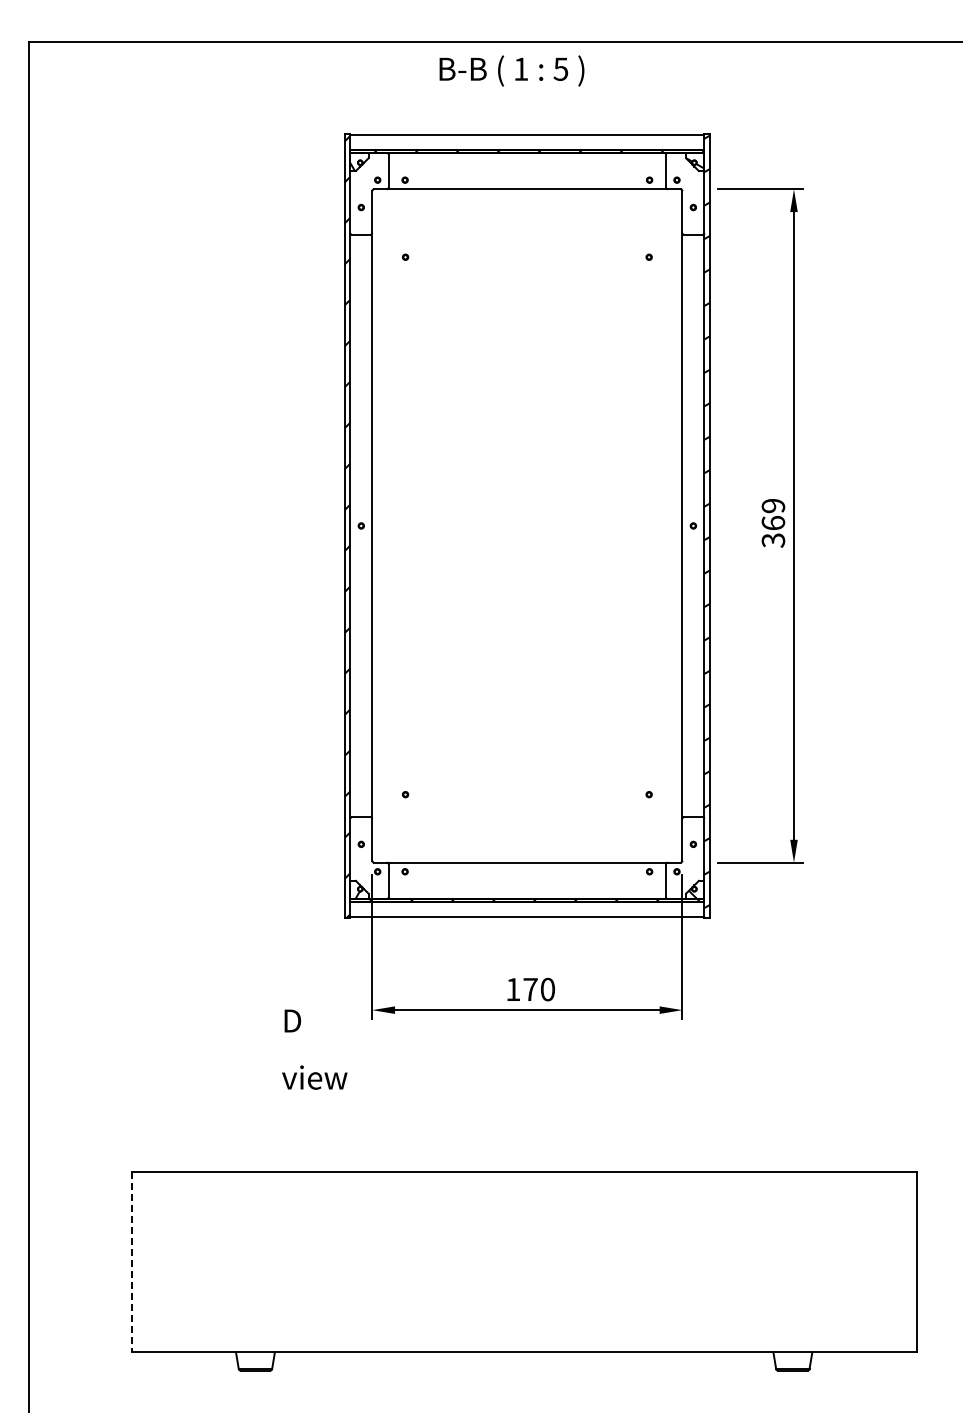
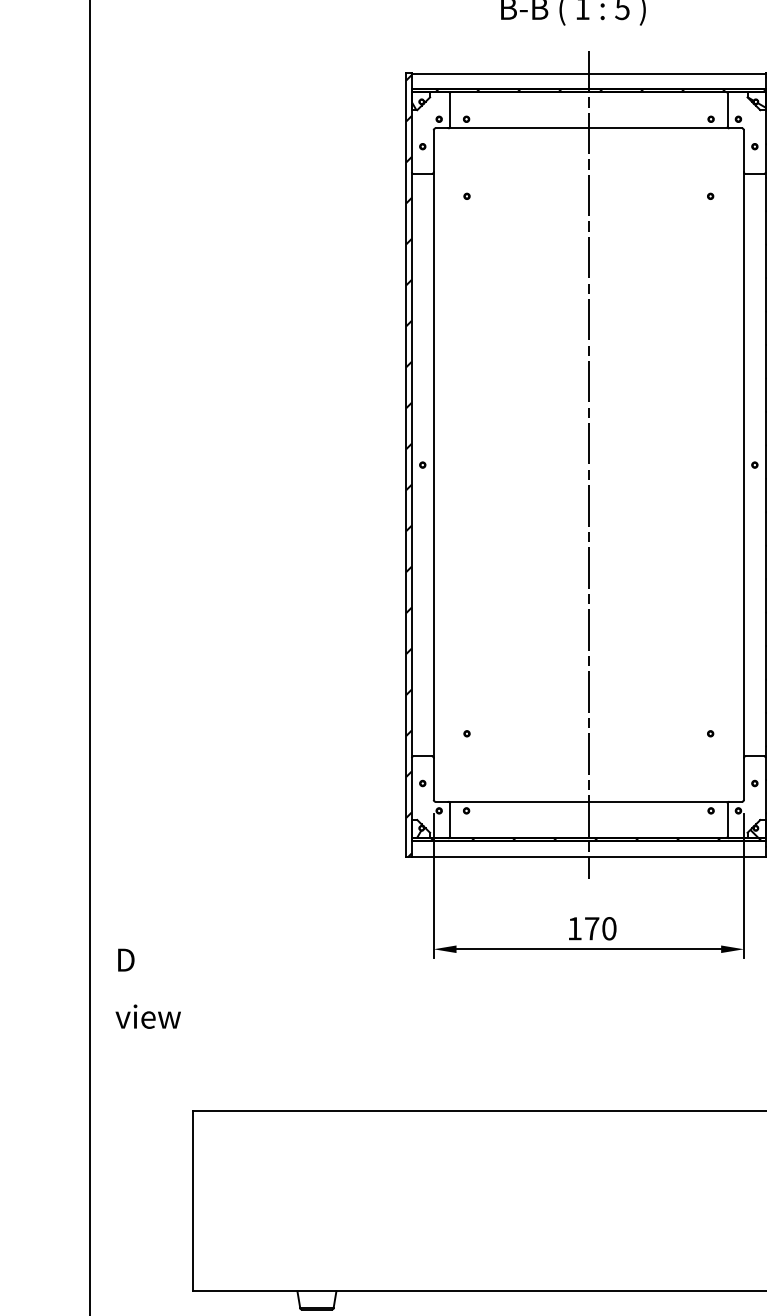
line: (527, 525) -> (588, 464), added
text: (314, 1049) -> (147, 988), moved
line: (131, 1262) -> (192, 1201), dashed -> solid

